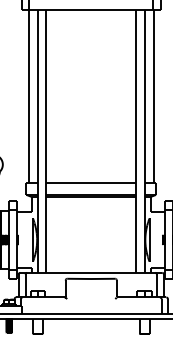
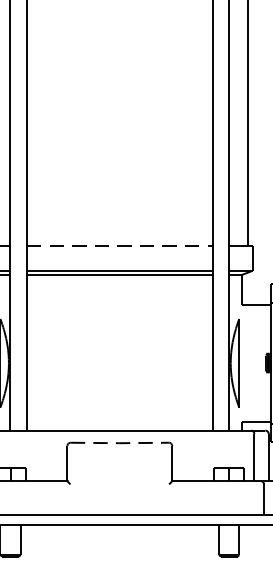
line: (91, 182) -> (120, 245), solid -> dashed
line: (91, 279) -> (120, 444), solid -> dashed

